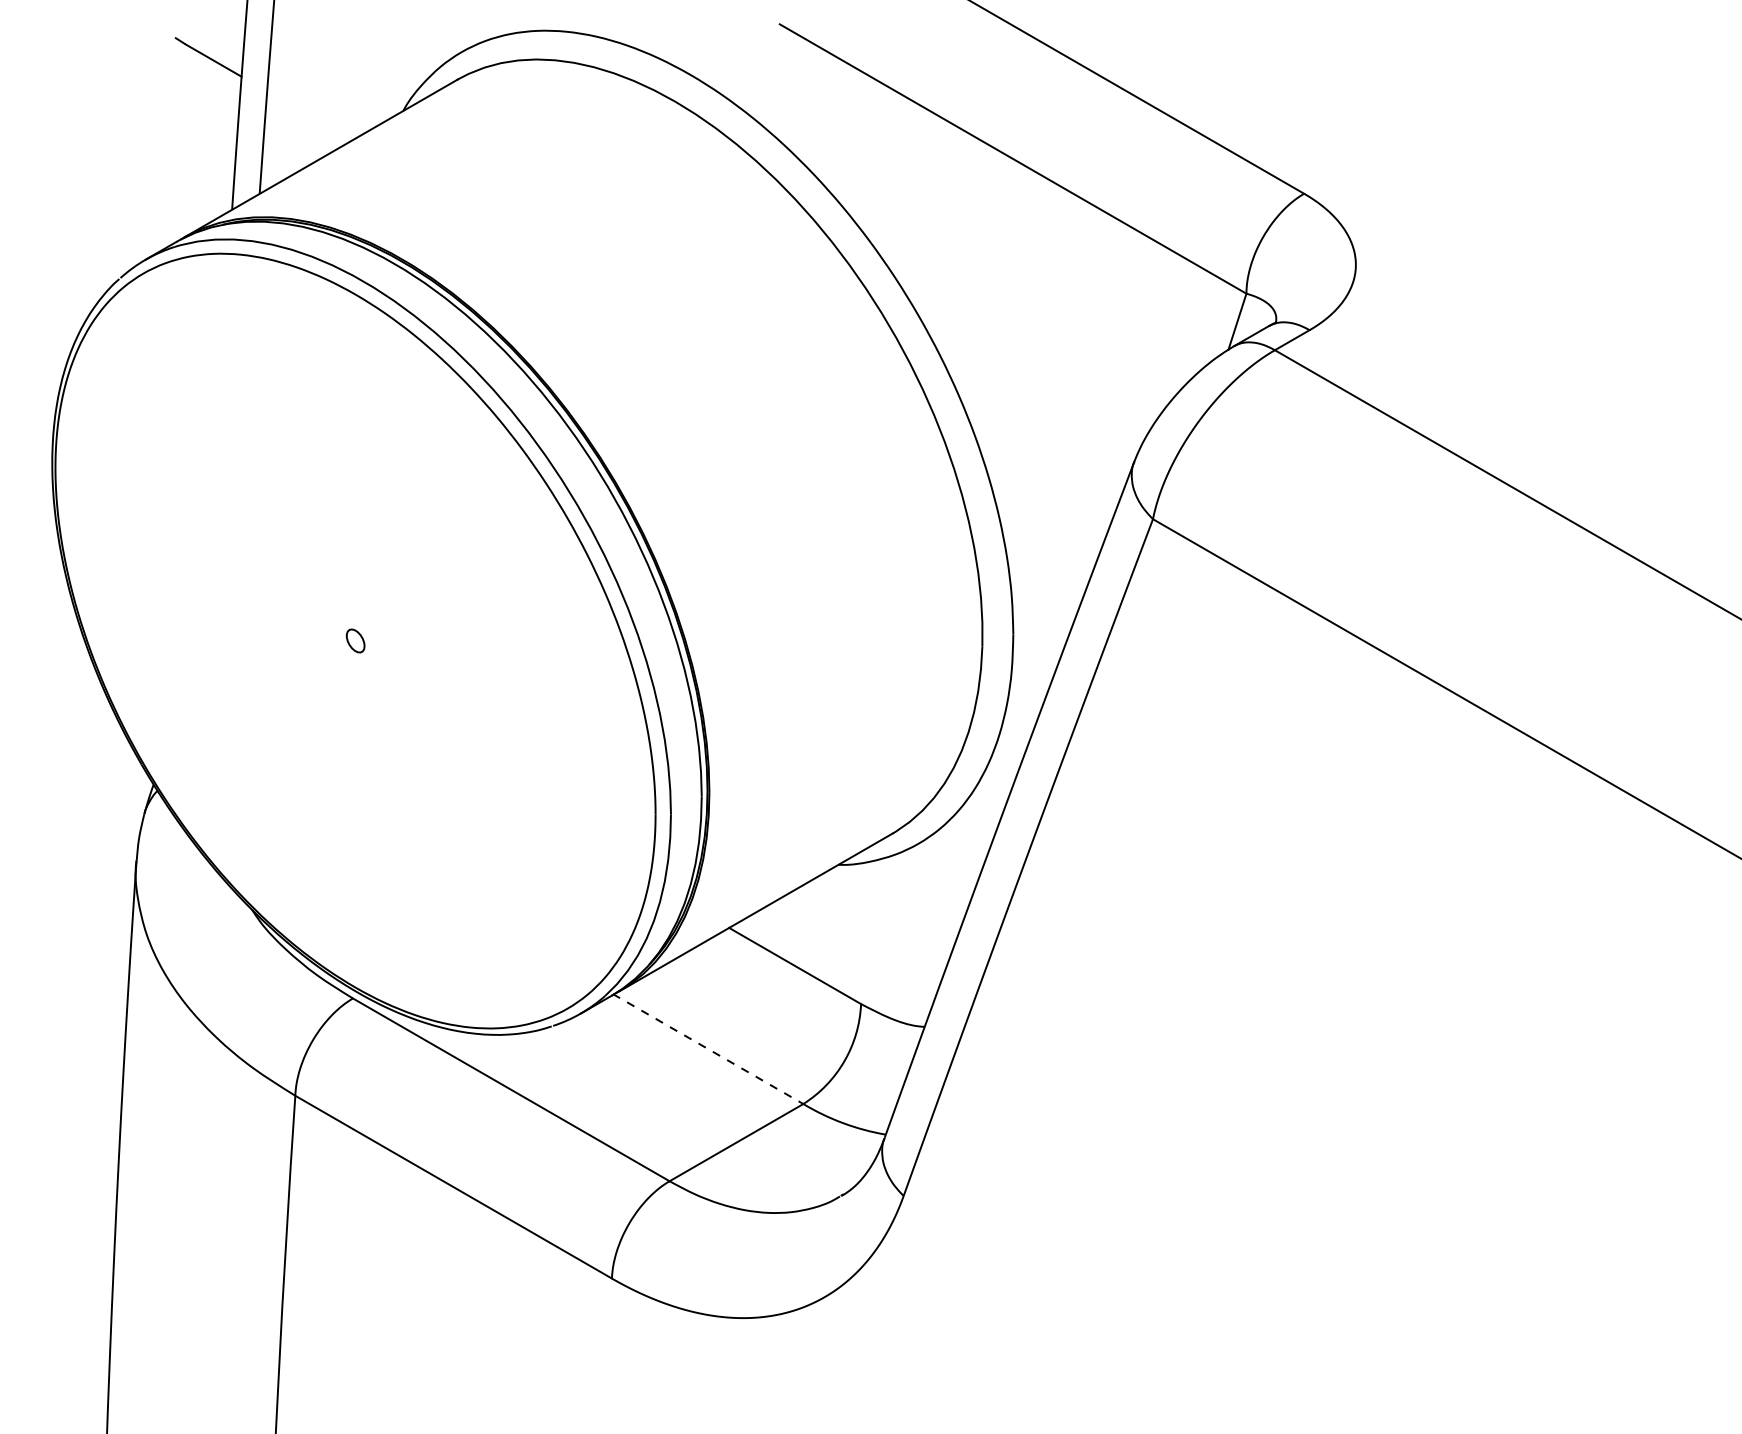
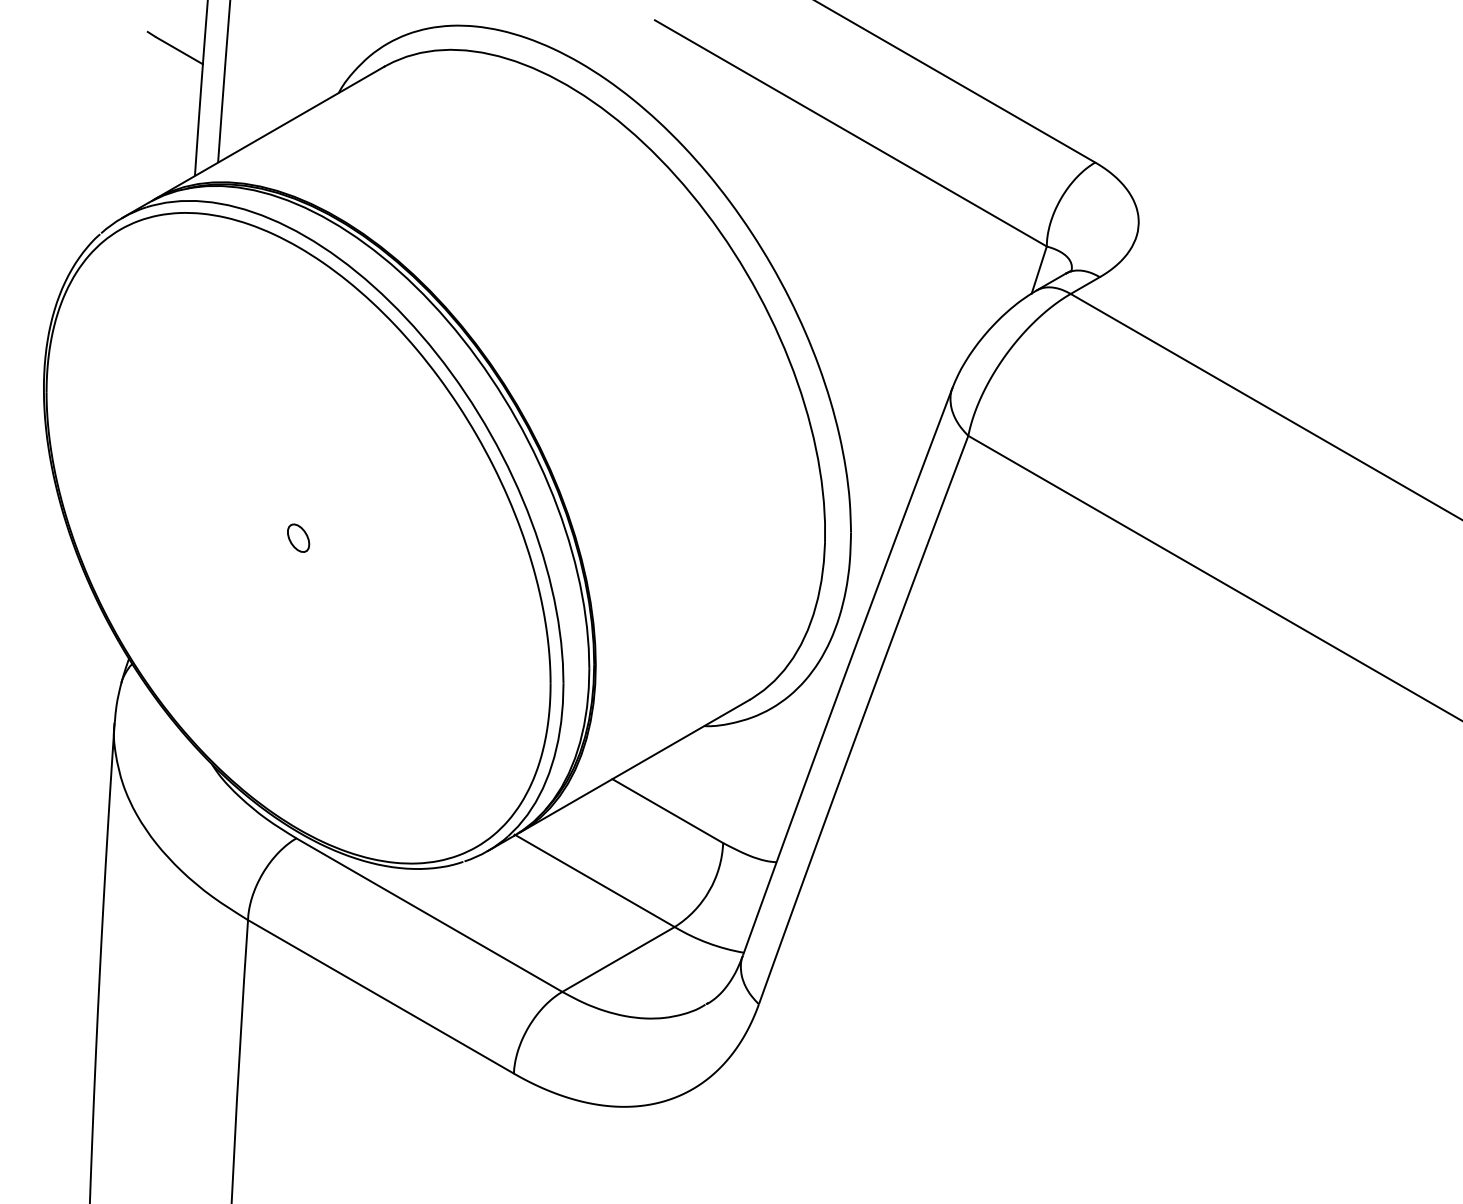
part: (355, 640) -> (298, 537), size x1.43
line: (709, 1049) -> (595, 881), dashed -> solid

